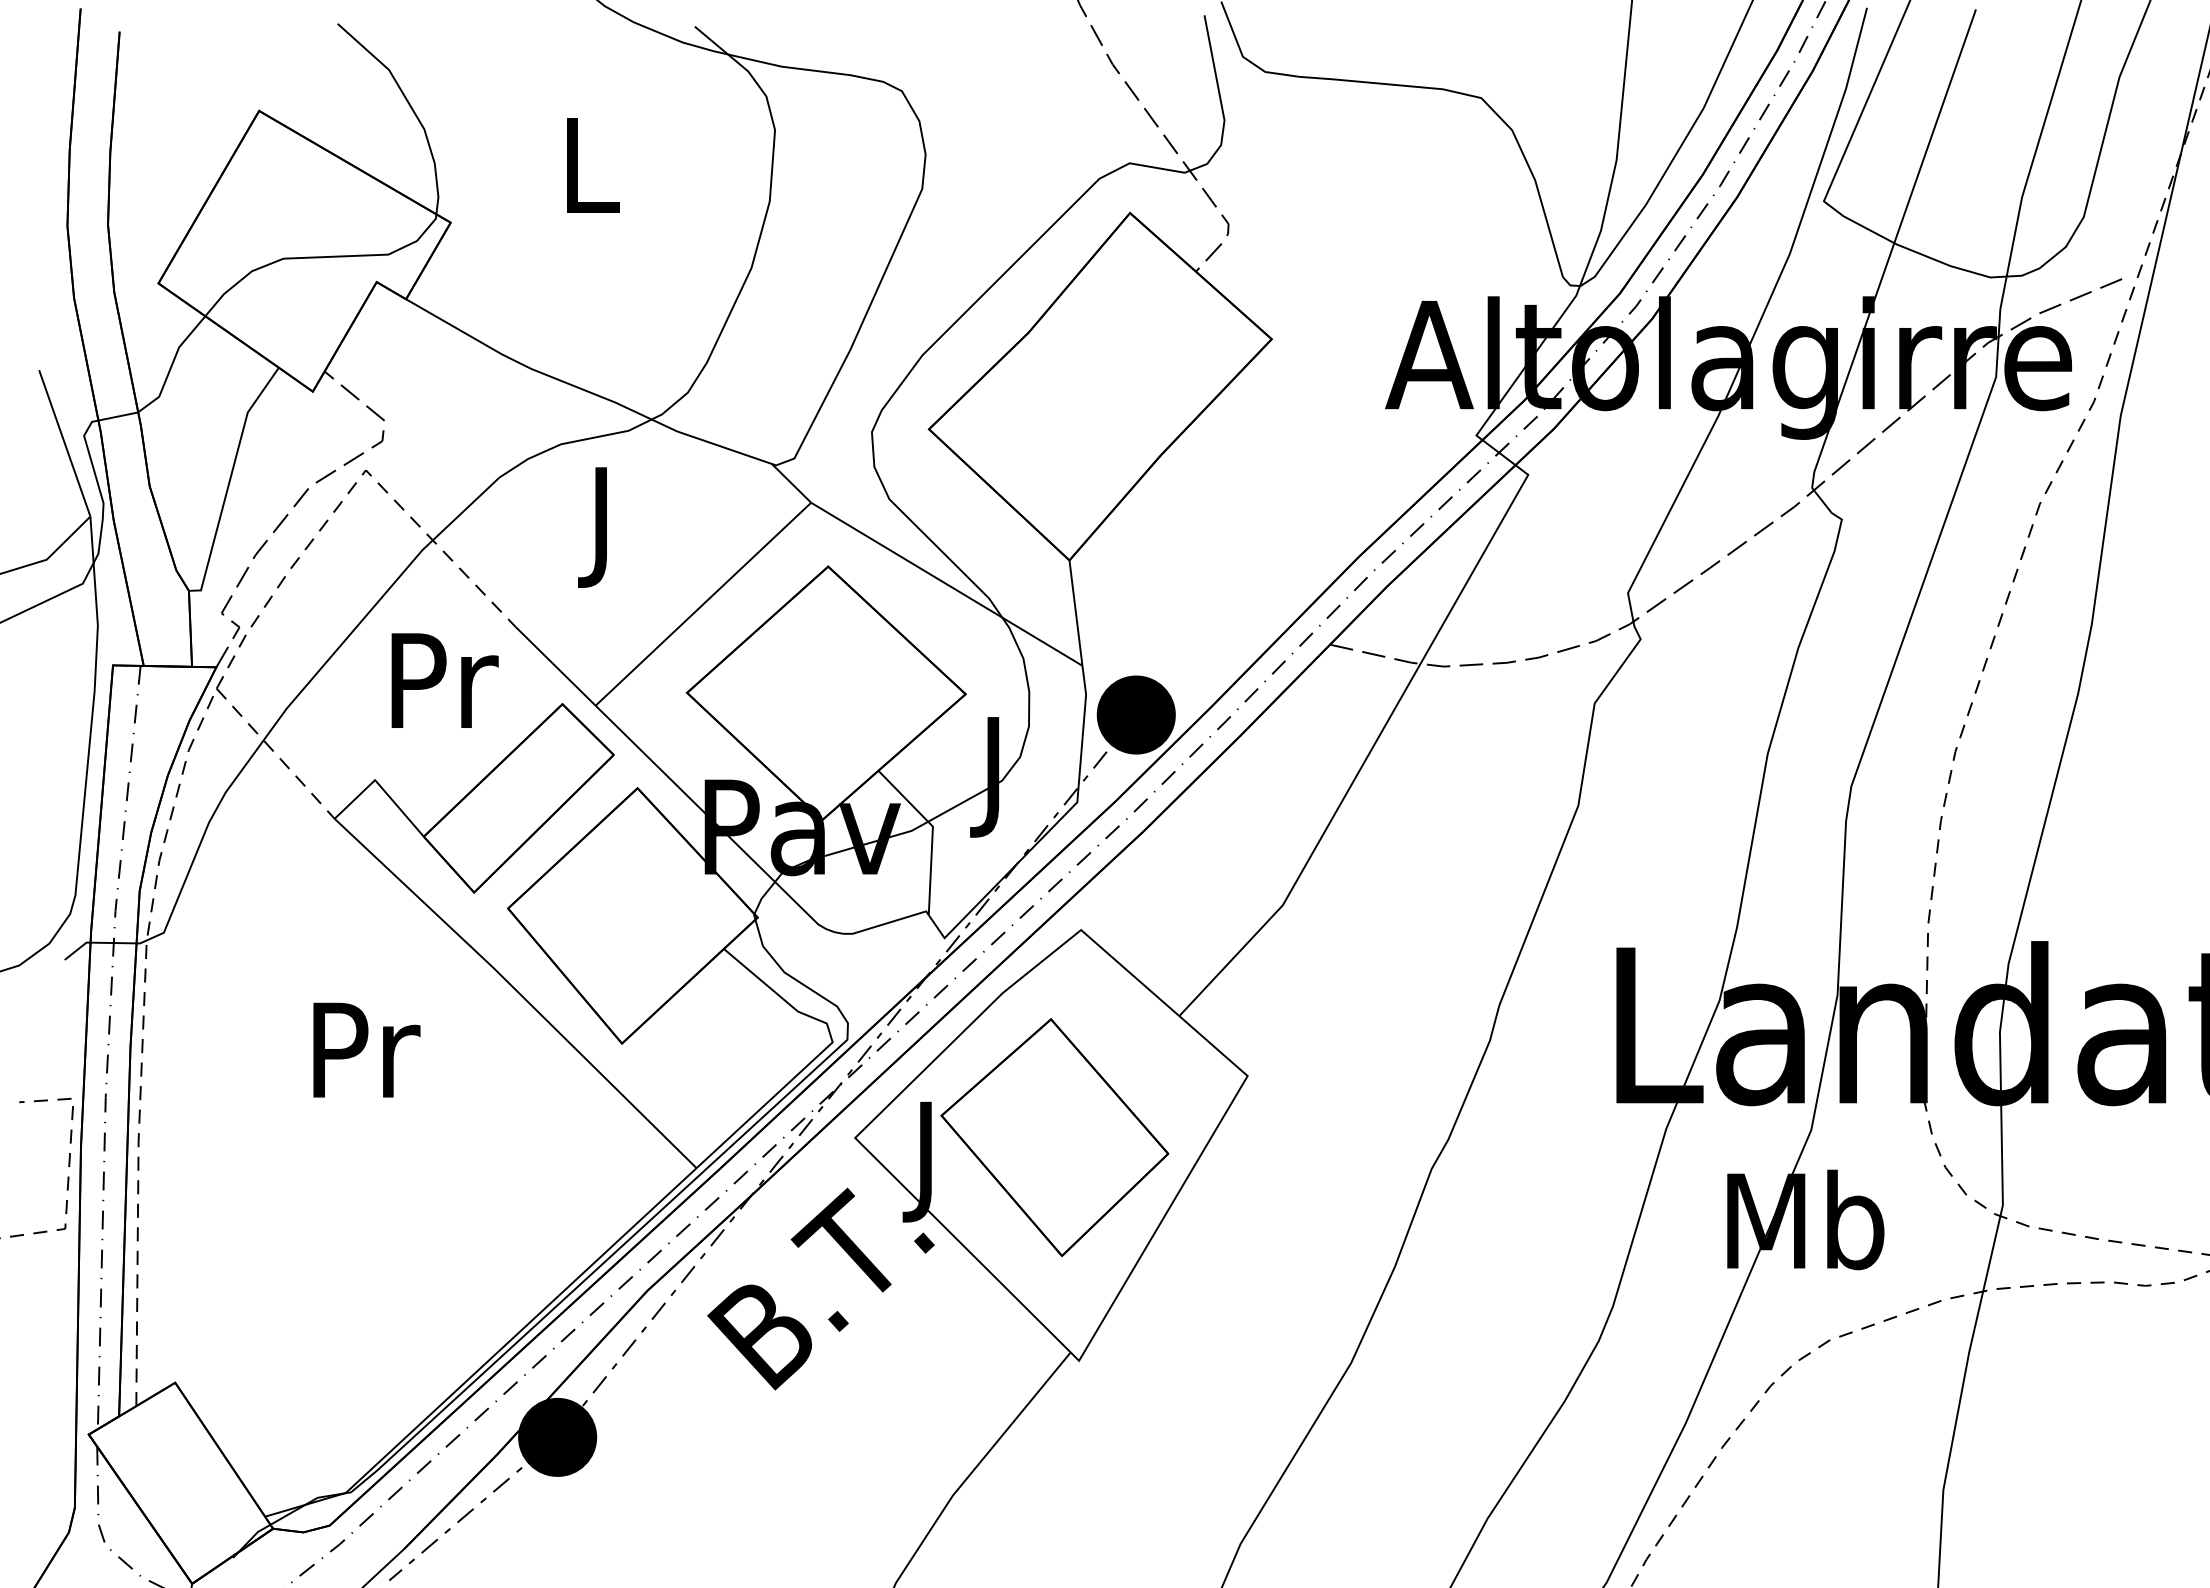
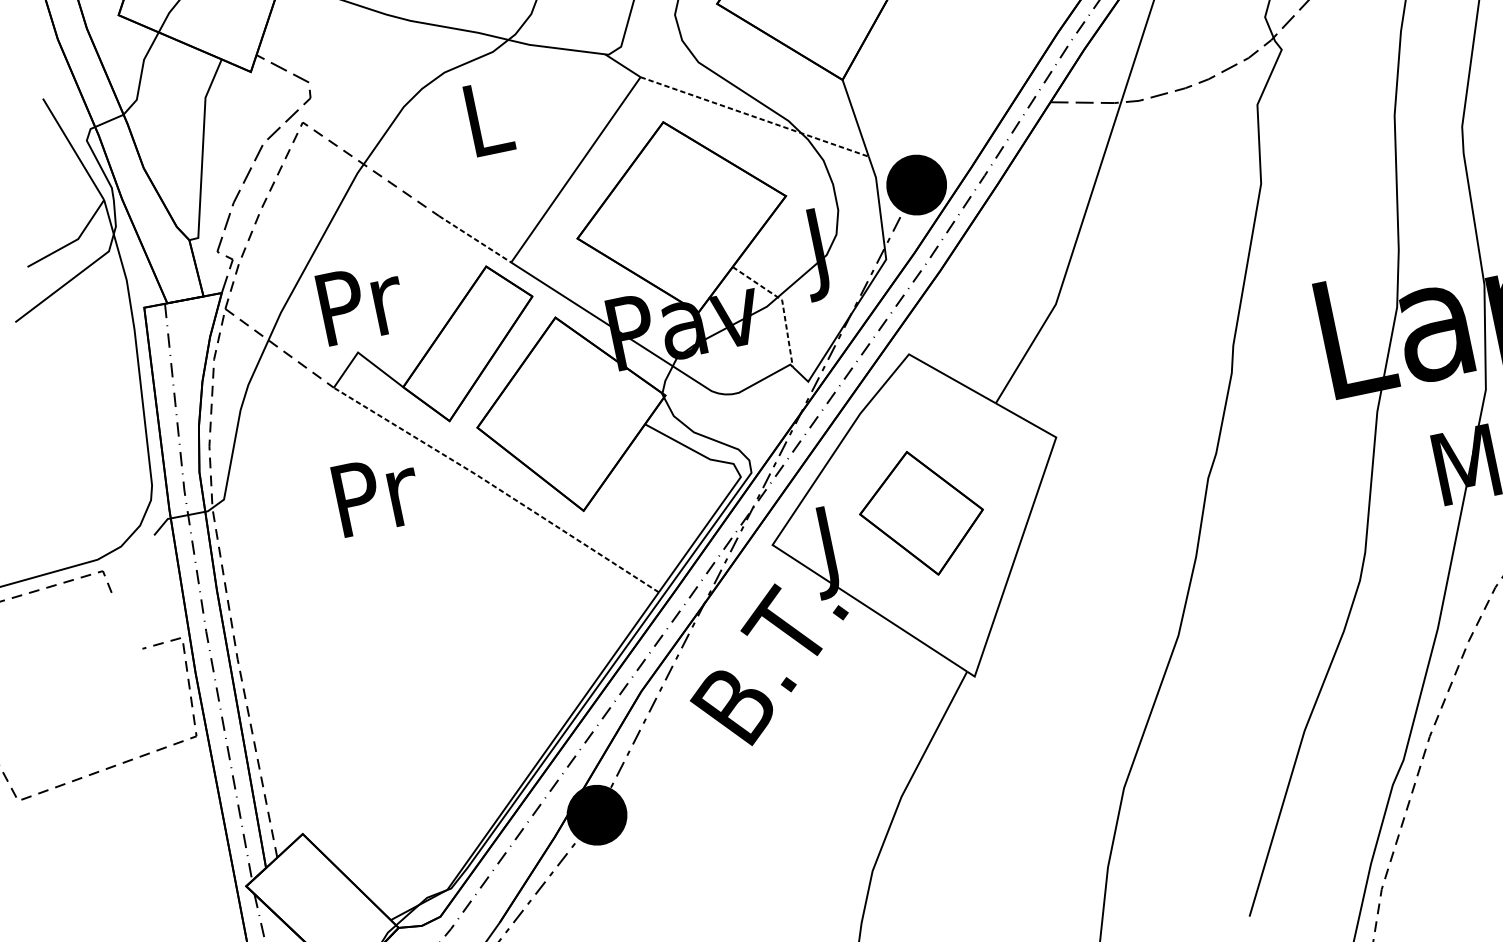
text: (605, 527) -> (490, 127), J -> L
line: (947, 584) -> (755, 117), solid -> dashed
line: (555, 666) -> (475, 239), solid -> dashed
text: (444, 680) -> (361, 303), moved
line: (932, 831) -> (782, 303), solid -> dashed
line: (517, 991) -> (497, 488), solid -> dashed
text: (366, 1049) -> (376, 493), moved
part: (1054, 1137) -> (921, 513), size x0.7

